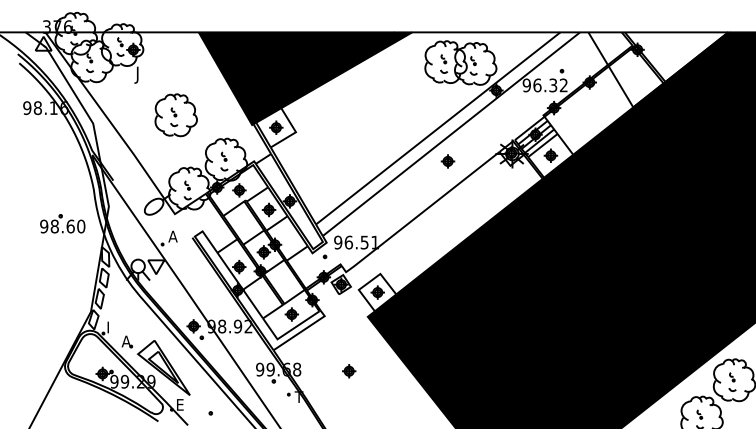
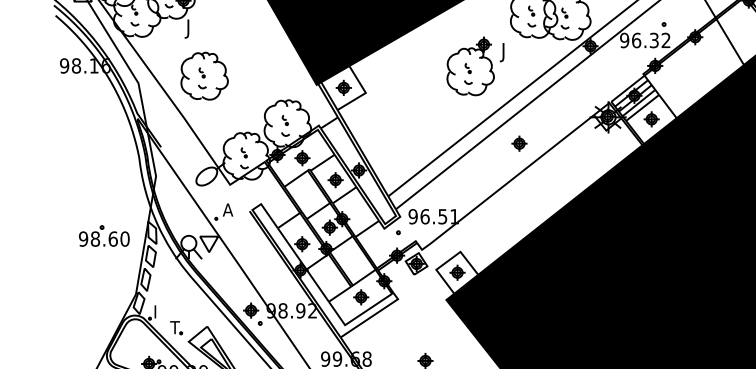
part: (393, 108) -> (475, 66), added
part: (175, 115) -> (203, 76), moved
part: (447, 161) -> (518, 143), moved
part: (62, 223) -> (104, 235), moved
text: (125, 341) -> (174, 327), A -> T

